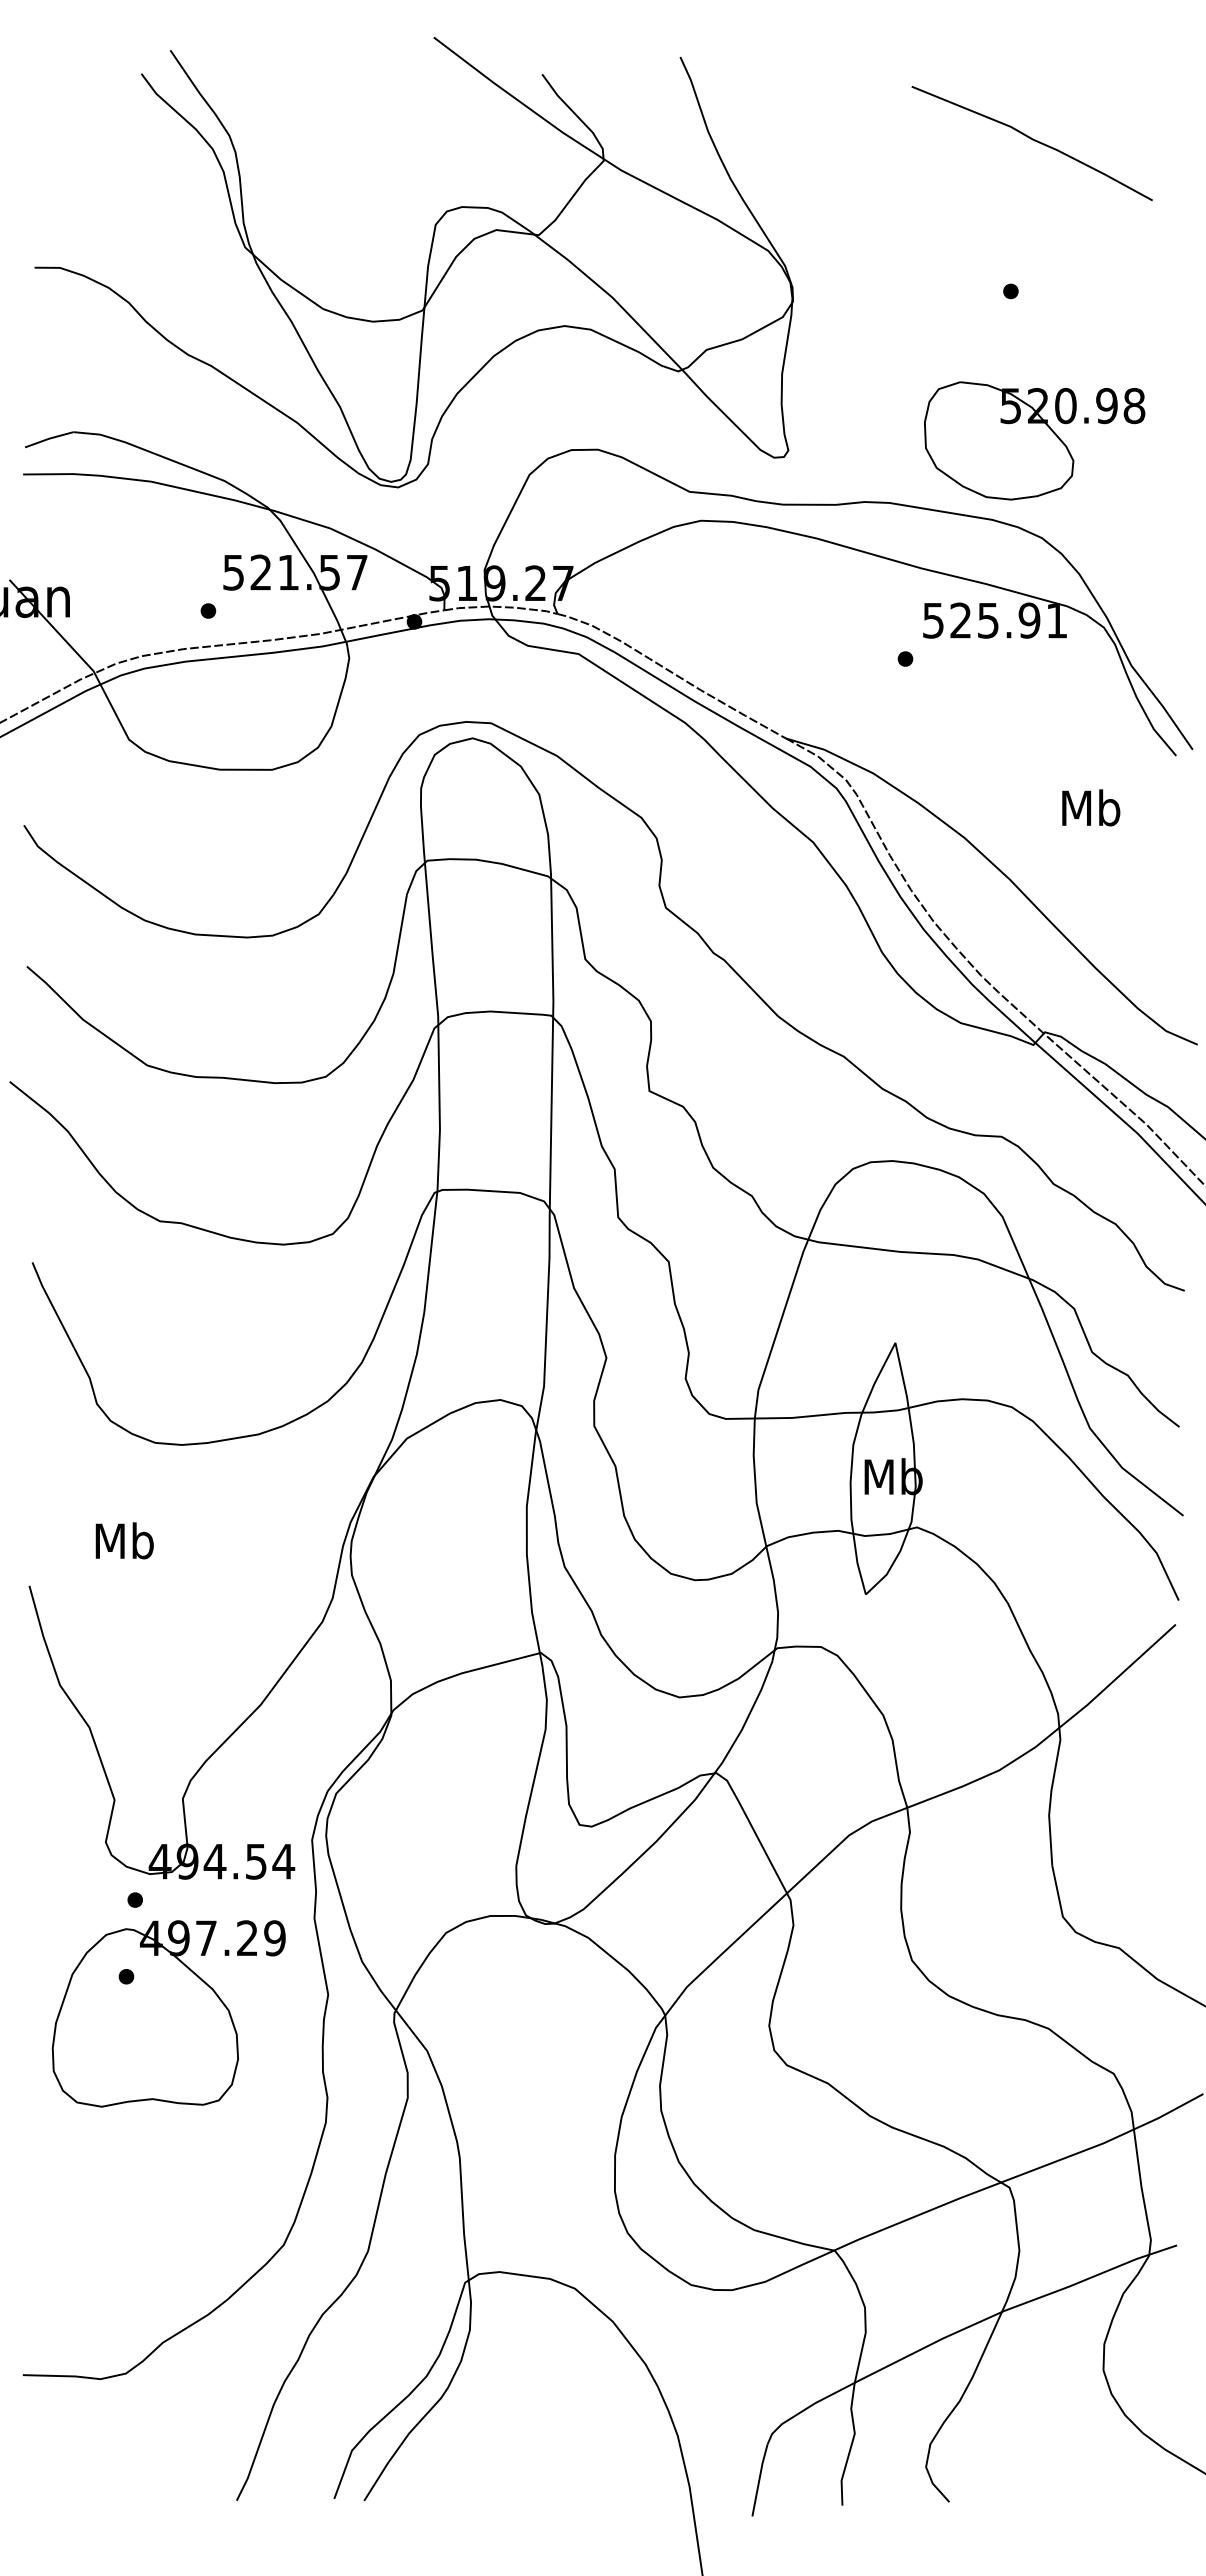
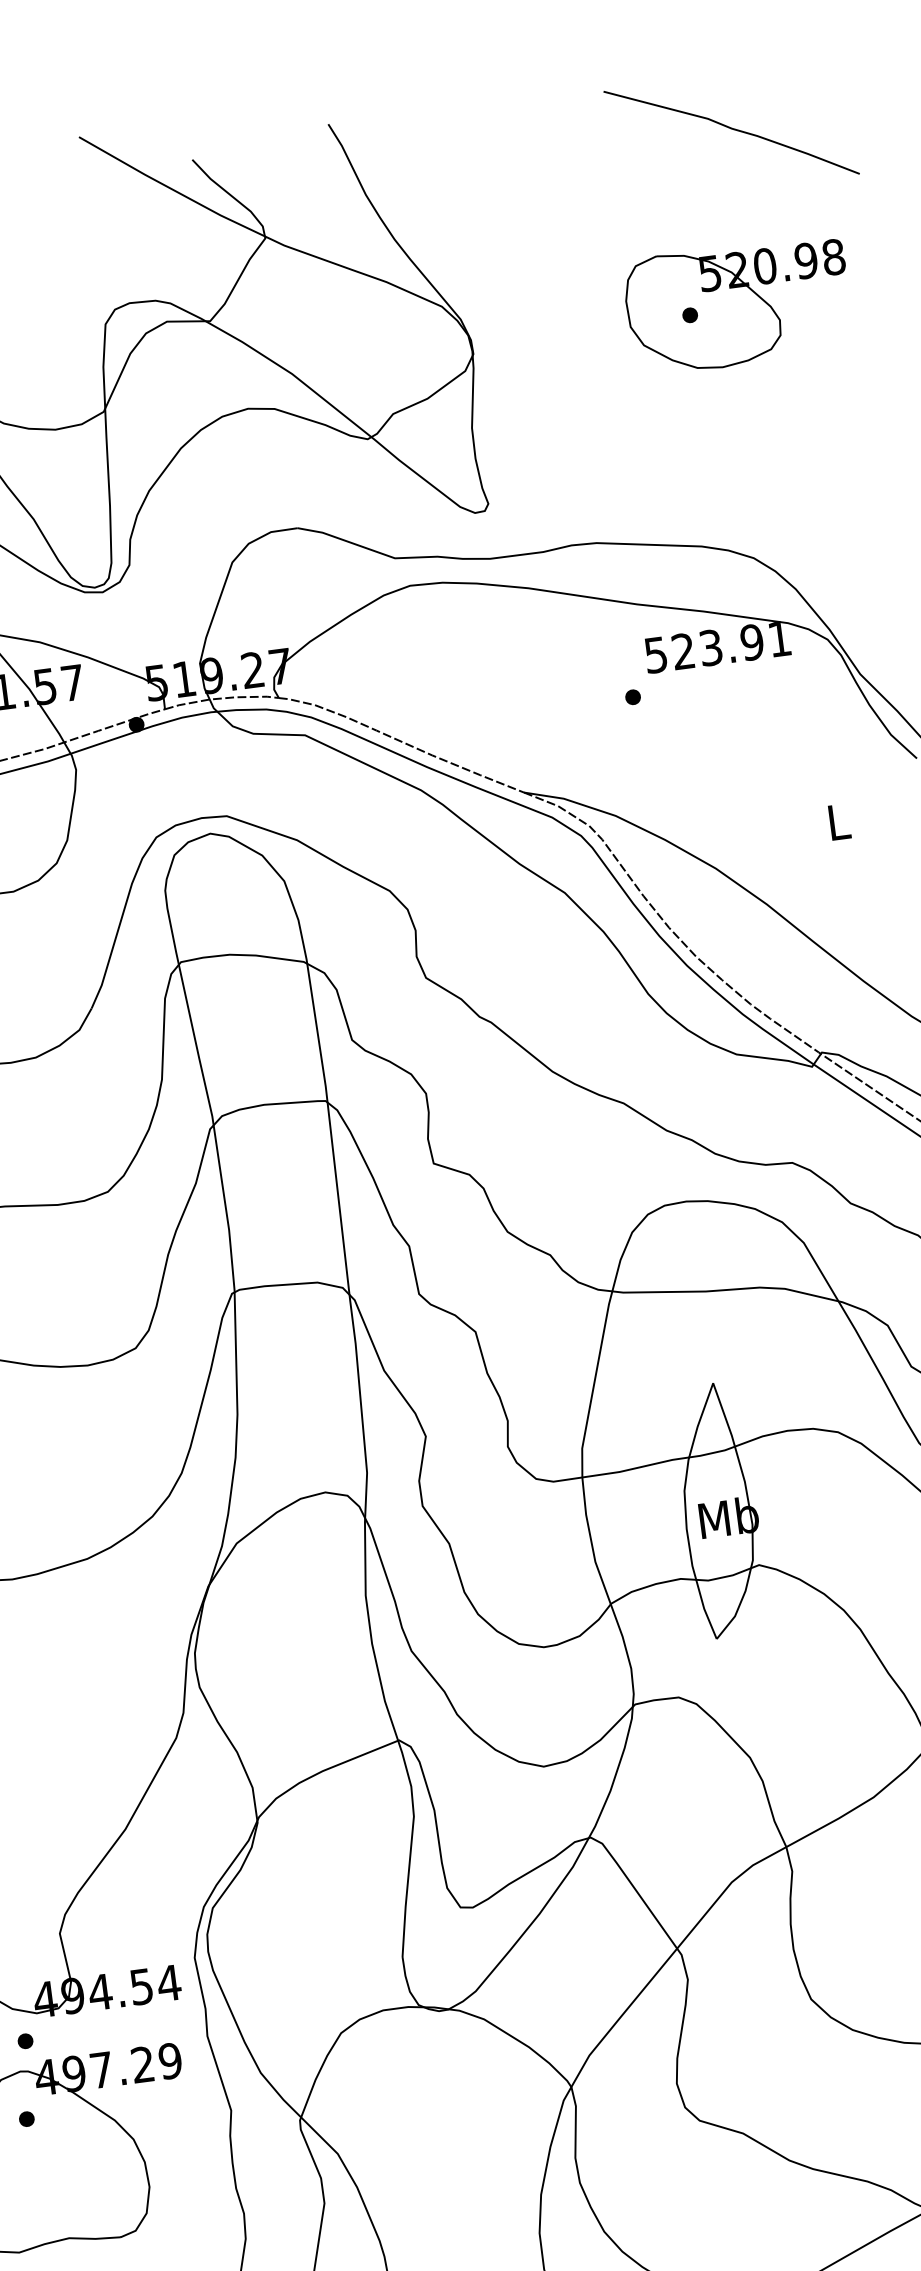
curve: (1032, 140) -> (731, 129), moved
part: (1034, 440) -> (738, 304), moved
text: (988, 620) -> (711, 647), 525.91 -> 523.91
text: (1091, 807) -> (838, 821), Mb -> L

